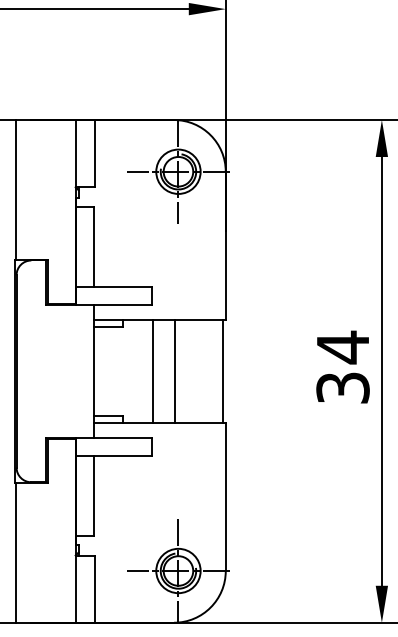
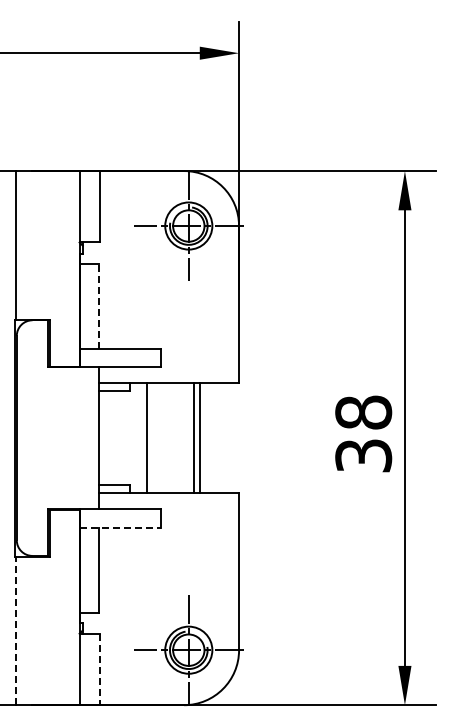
line: (94, 246) -> (99, 305), solid -> dashed
text: (342, 347) -> (363, 412), 34 -> 38
line: (152, 371) -> (147, 438), moved
line: (174, 371) -> (199, 438), moved
line: (222, 371) -> (193, 438), moved
line: (114, 455) -> (120, 527), solid -> dashed
line: (15, 552) -> (15, 630), solid -> dashed
line: (94, 590) -> (99, 670), solid -> dashed

